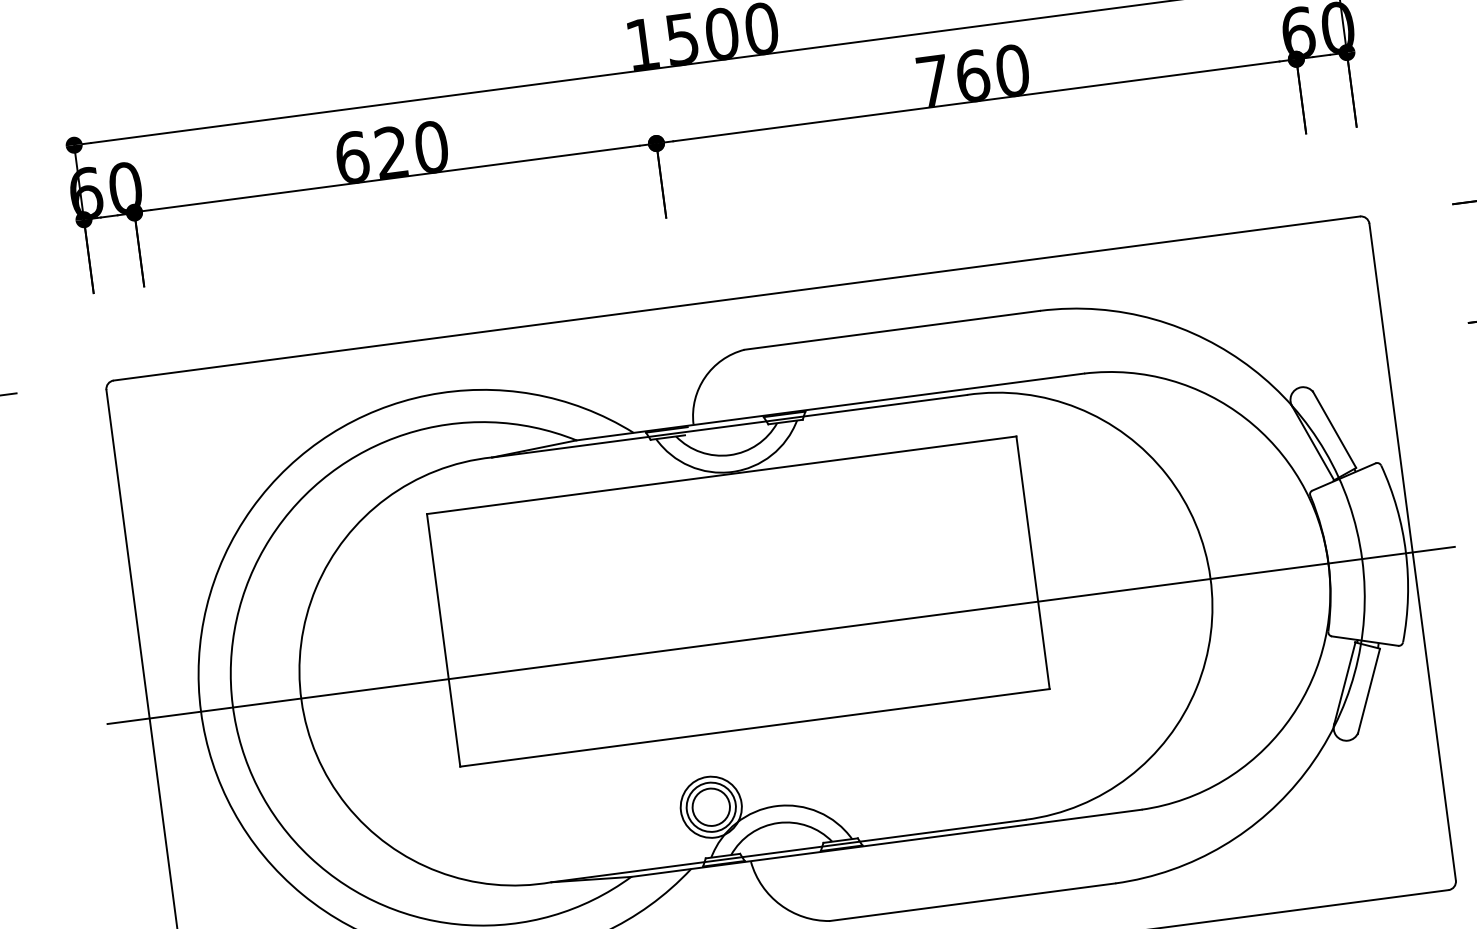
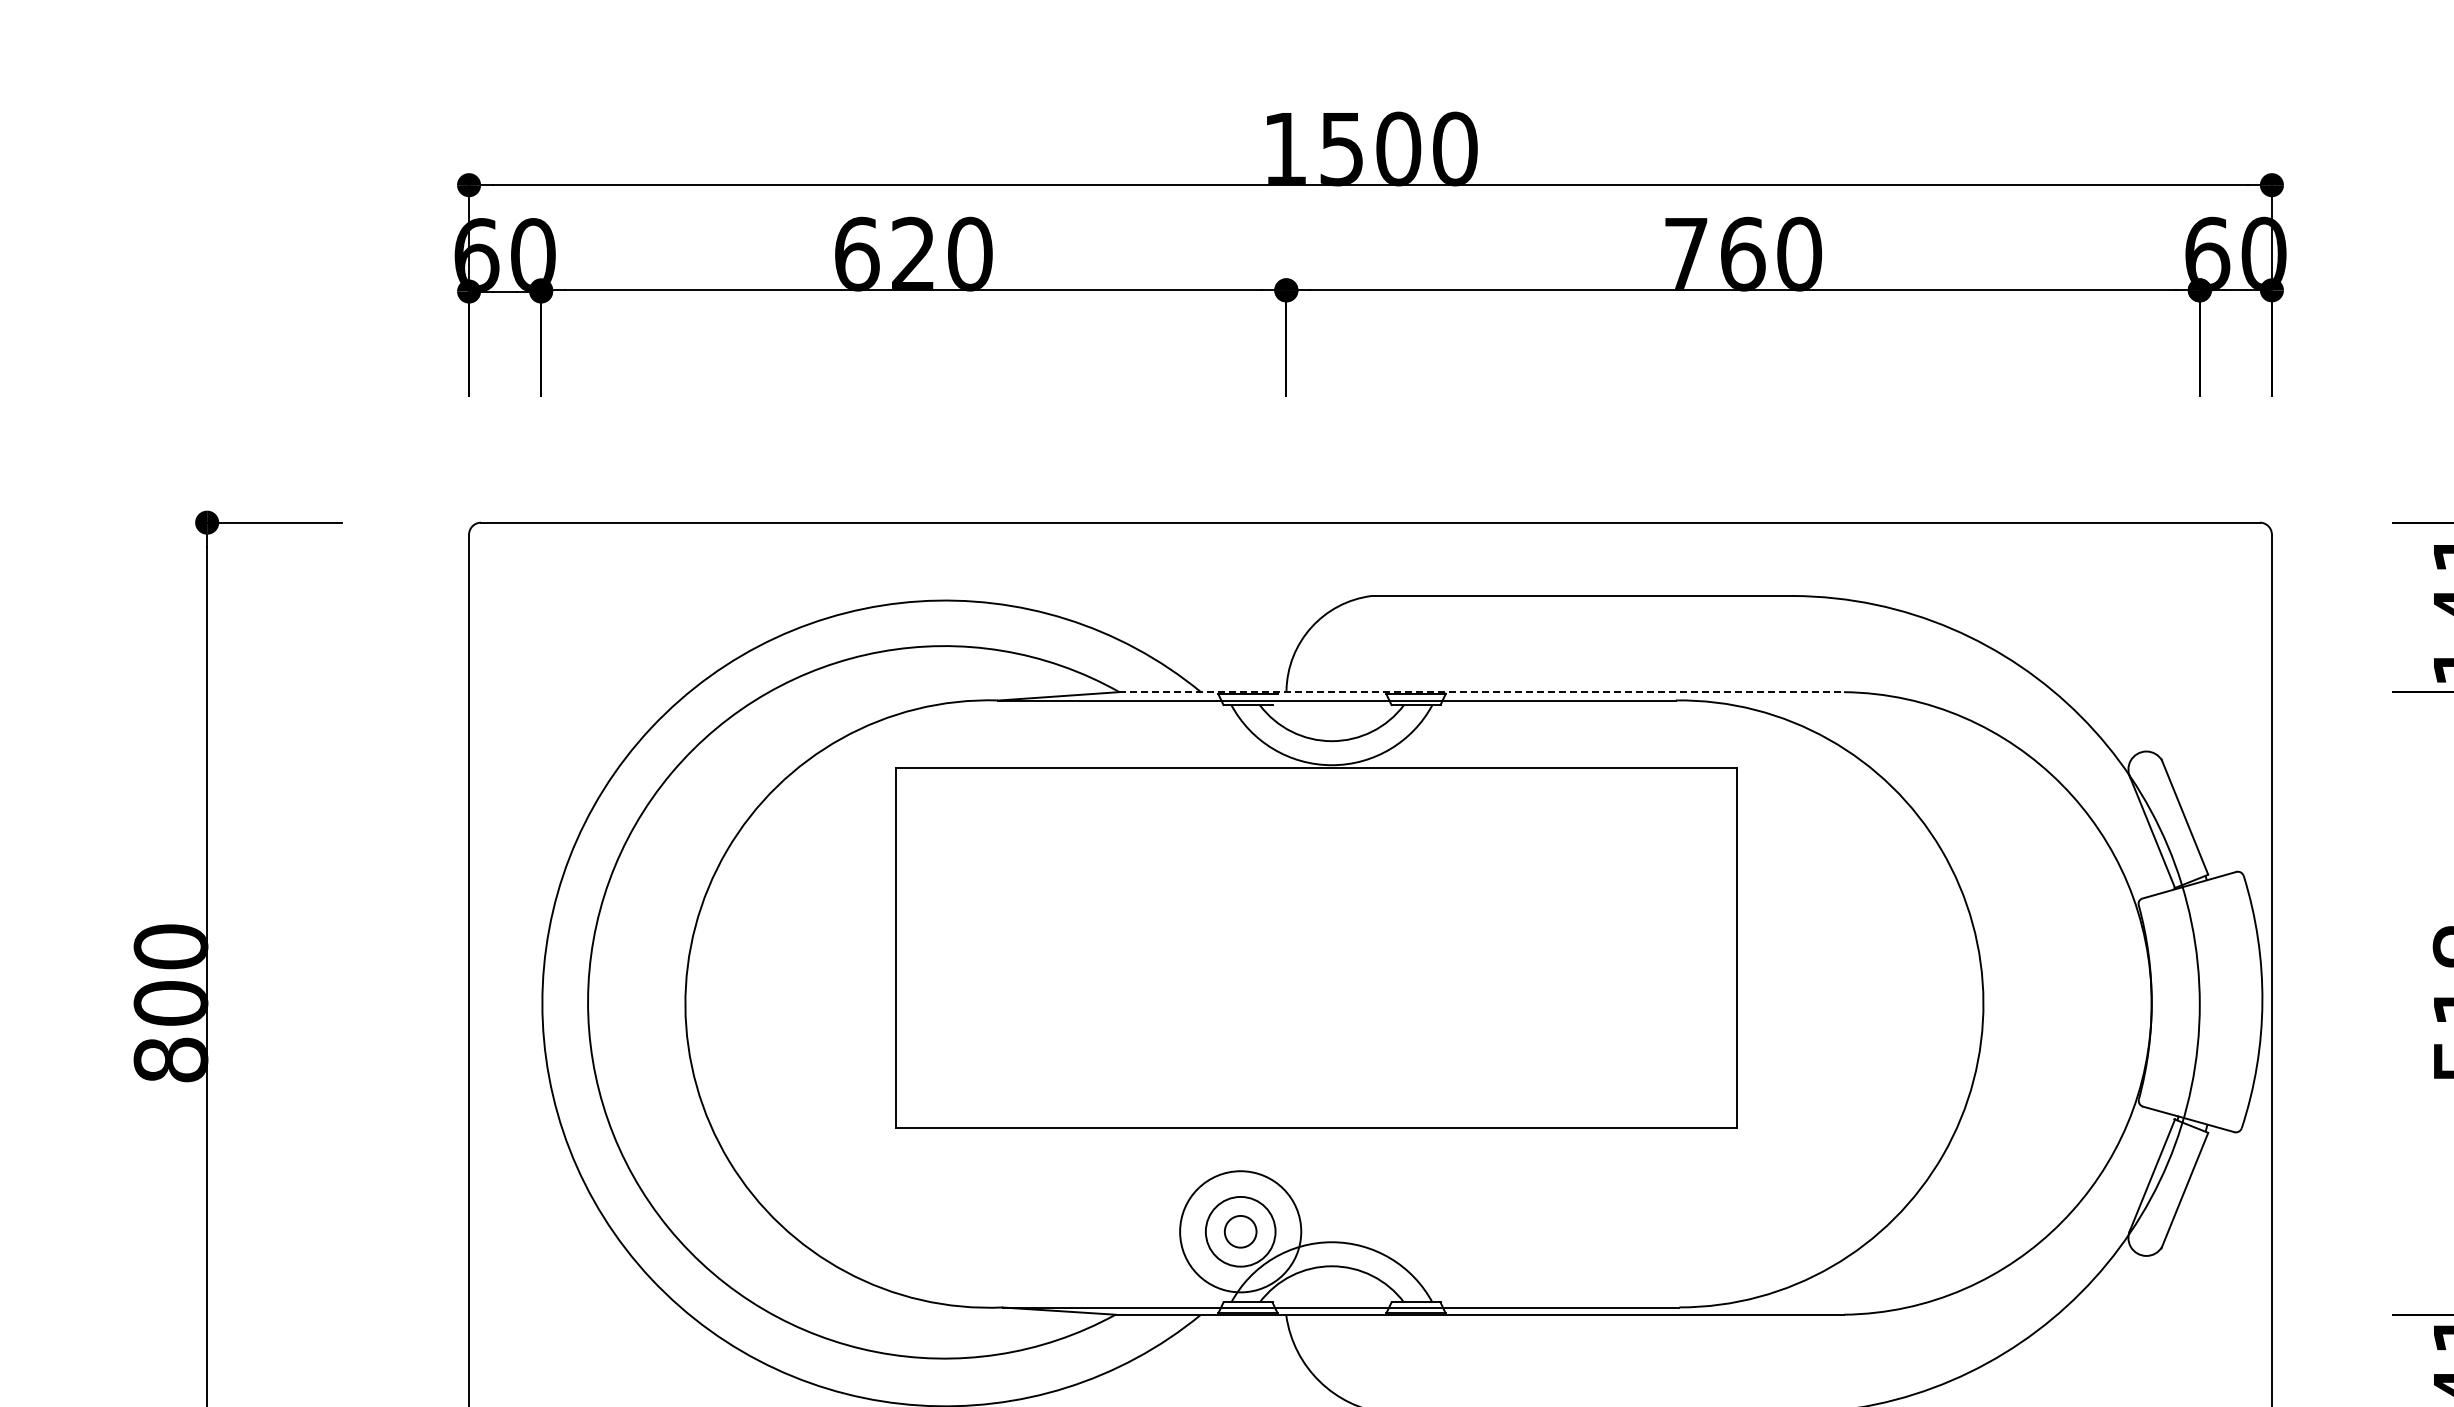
line: (830, 407) -> (1482, 692), solid -> dashed
line: (781, 635) -> (1370, 1003), removed
circle: (711, 807) -> (1240, 1231), size x0.6
circle: (711, 807) -> (1240, 1231), size x1.4

